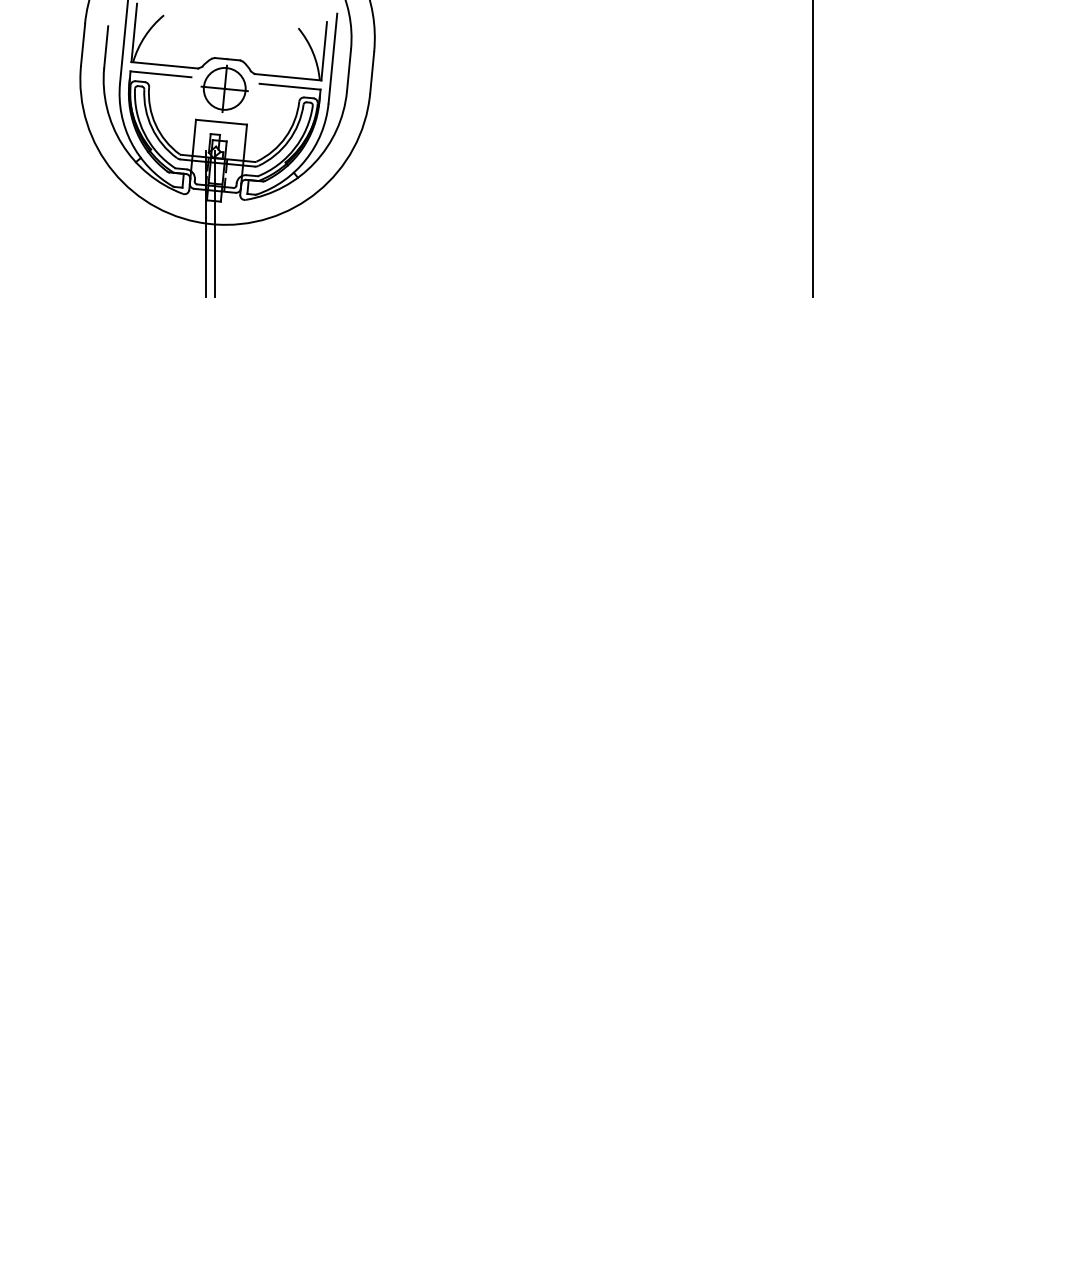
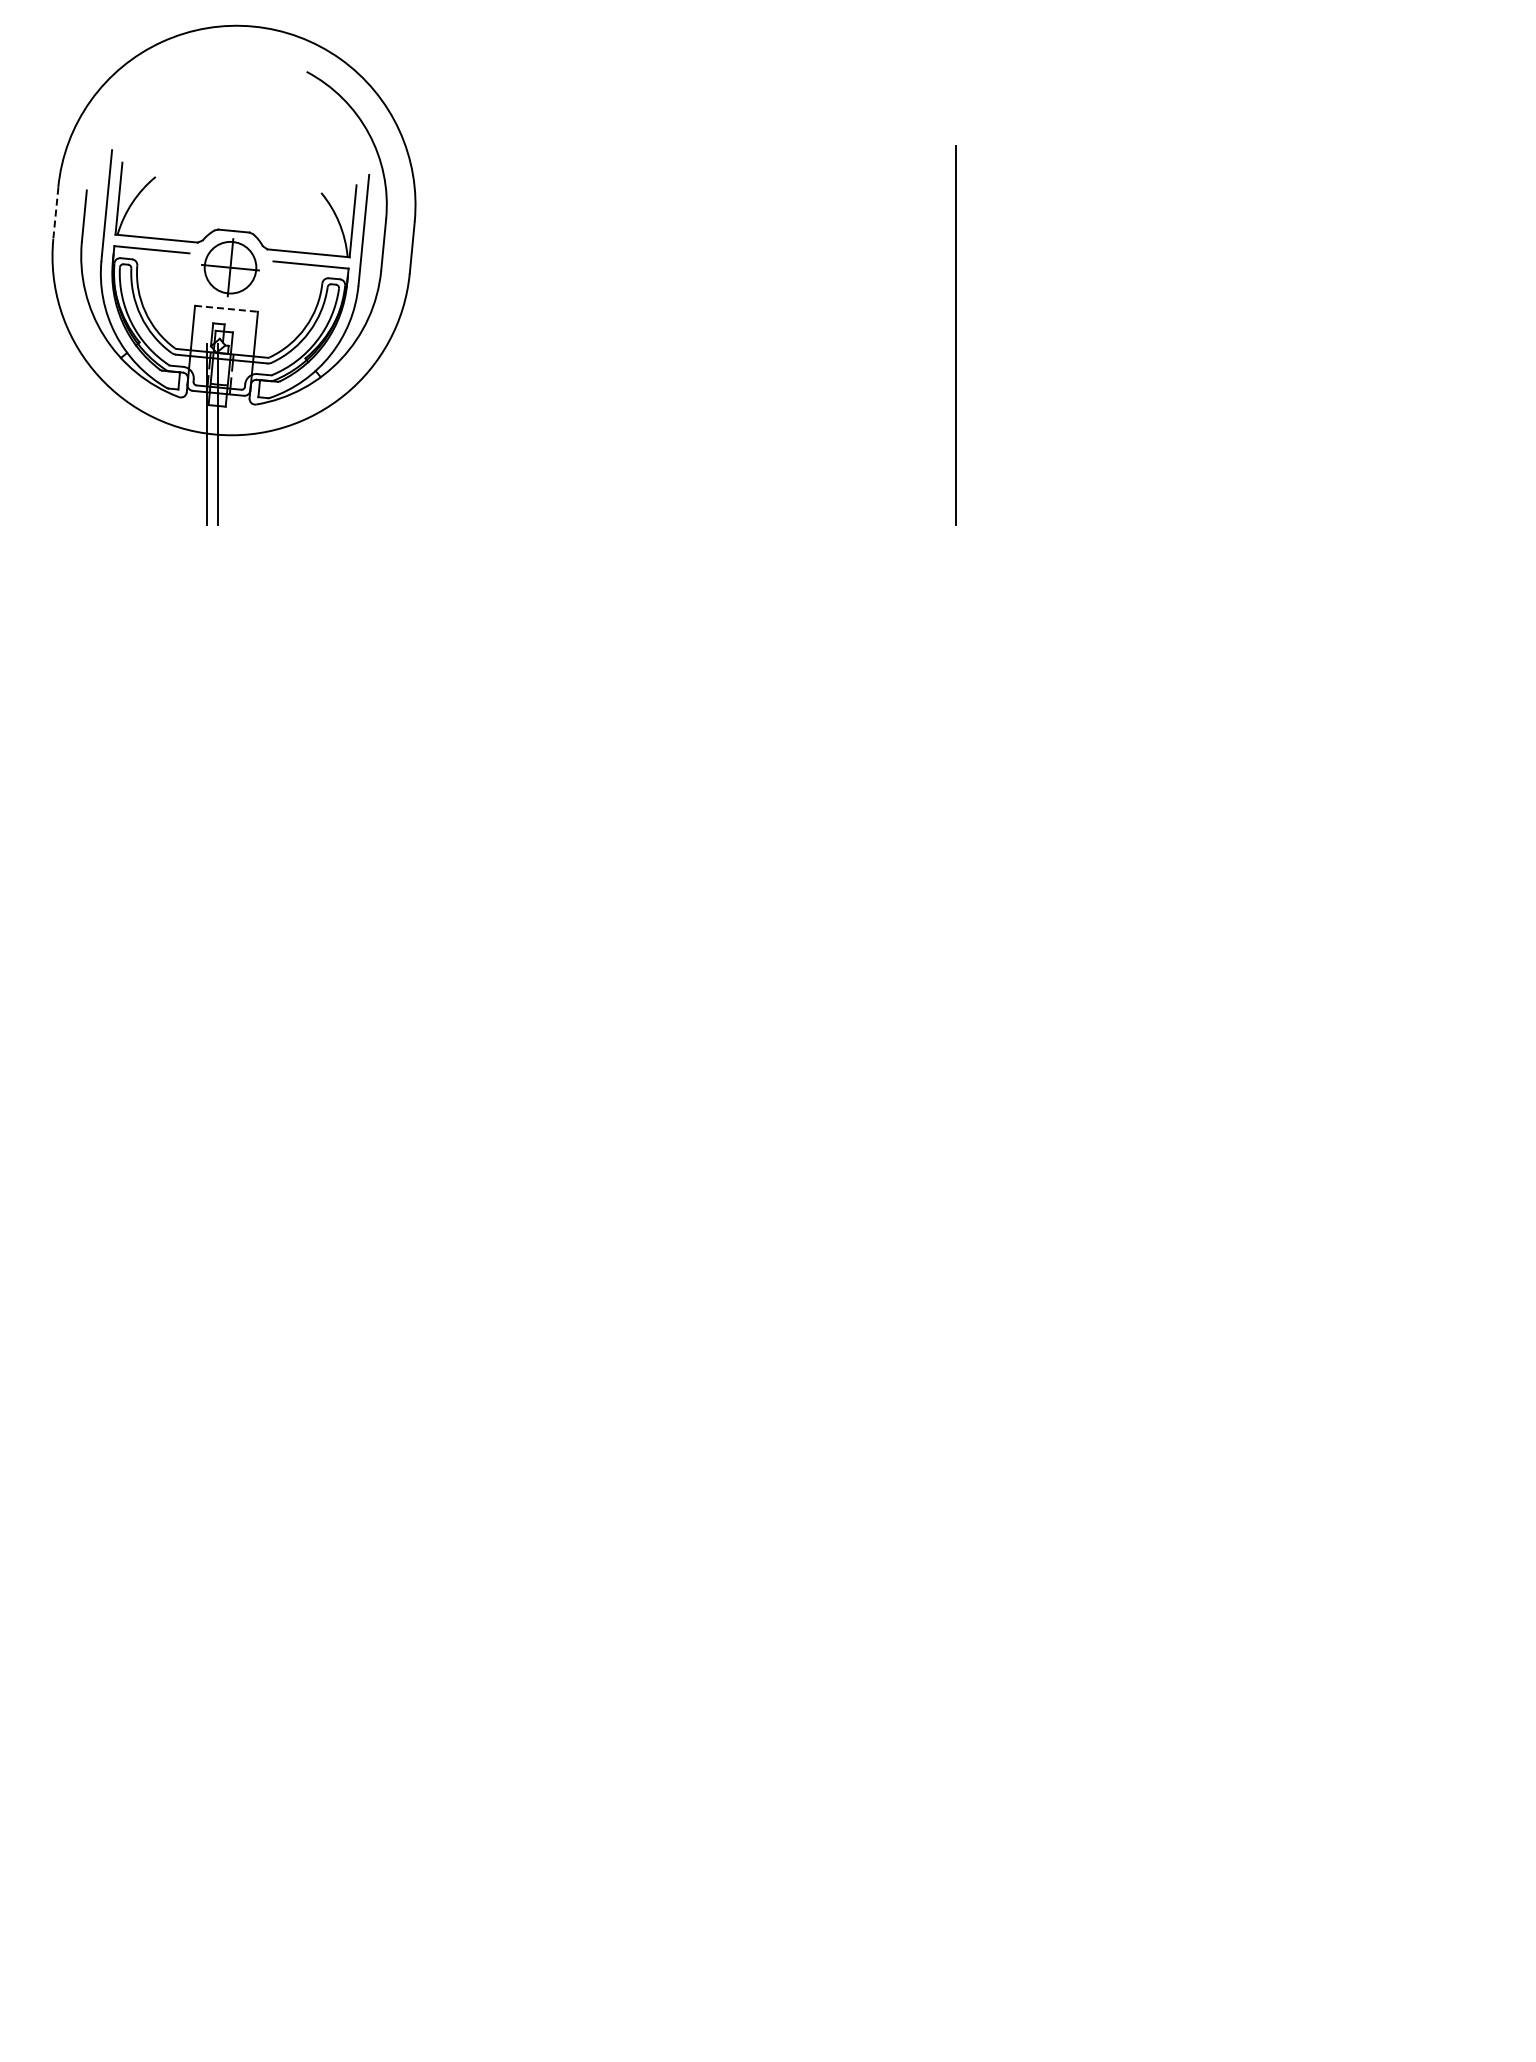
line: (82, 44) -> (55, 213), solid -> dashed
line: (221, 122) -> (226, 308), solid -> dashed

